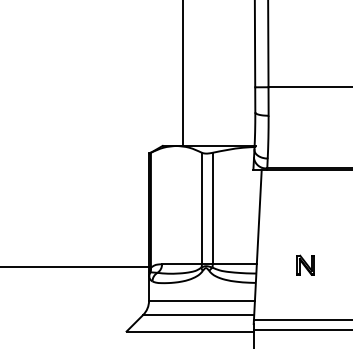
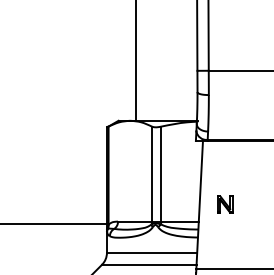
part: (305, 264) -> (224, 203), moved

